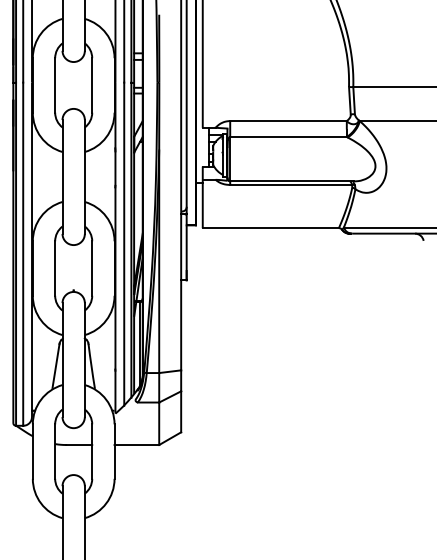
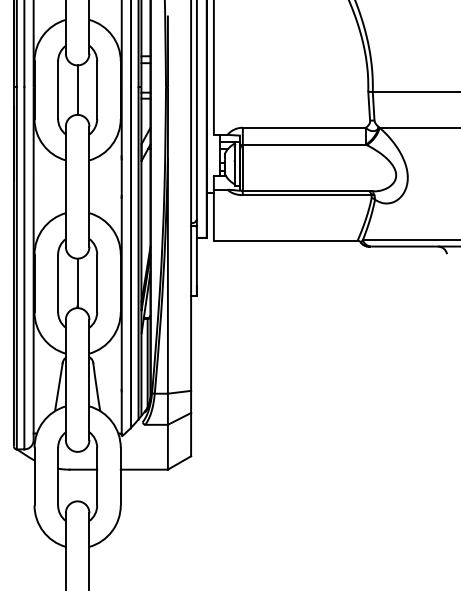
line: (73, 84) -> (77, 89), added
line: (73, 266) -> (77, 281), added

